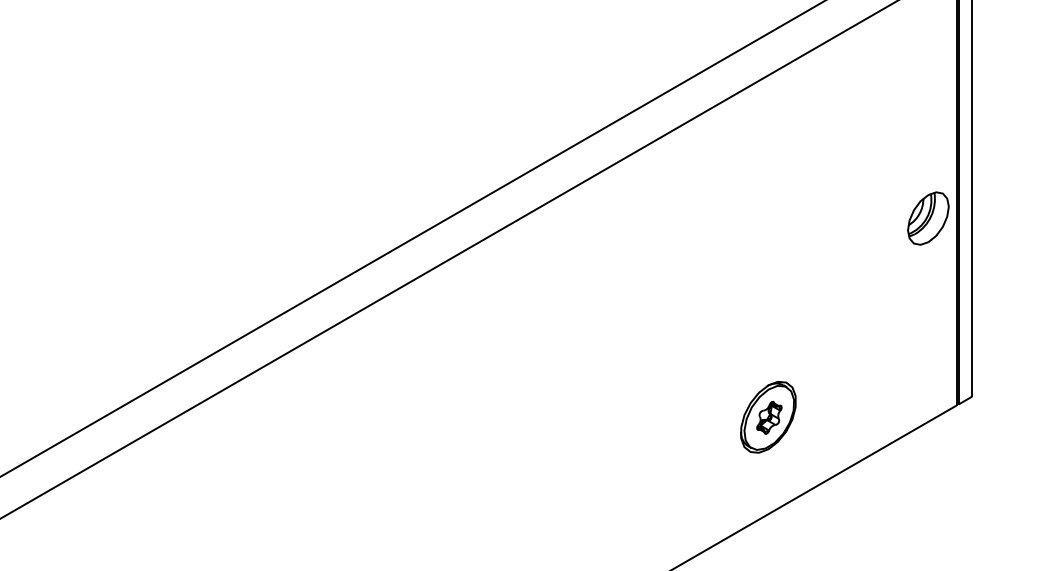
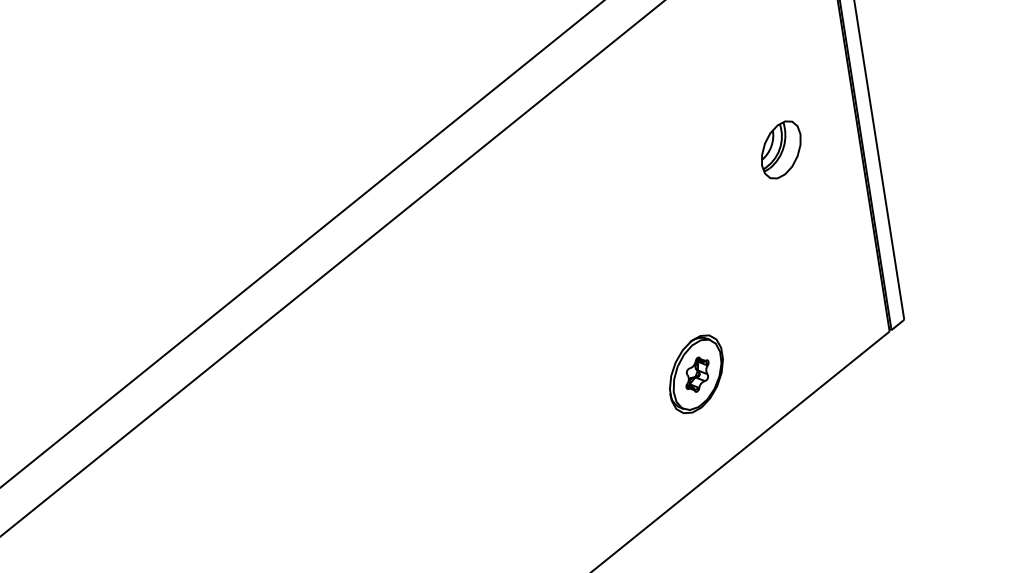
part: (928, 218) -> (781, 149), moved

